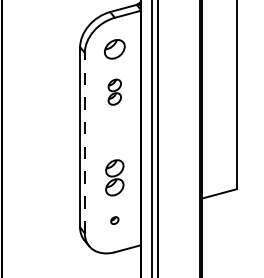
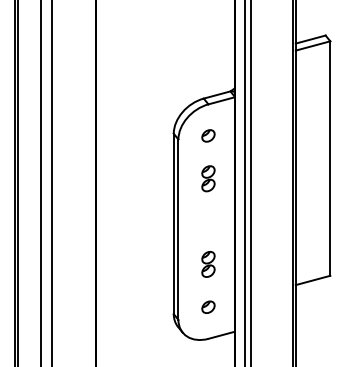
part: (114, 48) -> (208, 135), size x0.62
line: (84, 142) -> (178, 229), dashed -> solid
part: (114, 177) -> (208, 264), size x0.71
part: (114, 219) -> (208, 306), size x1.67

